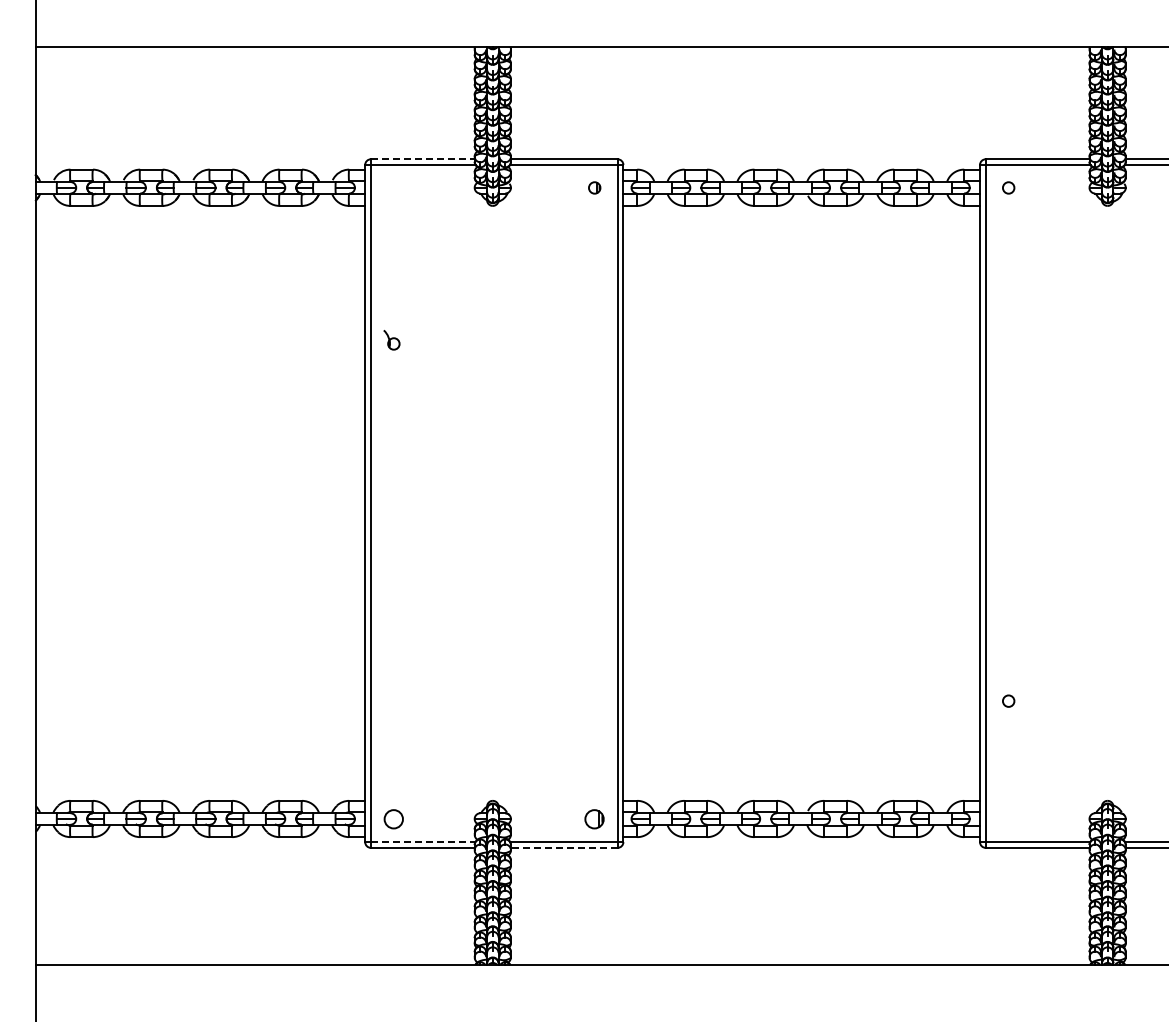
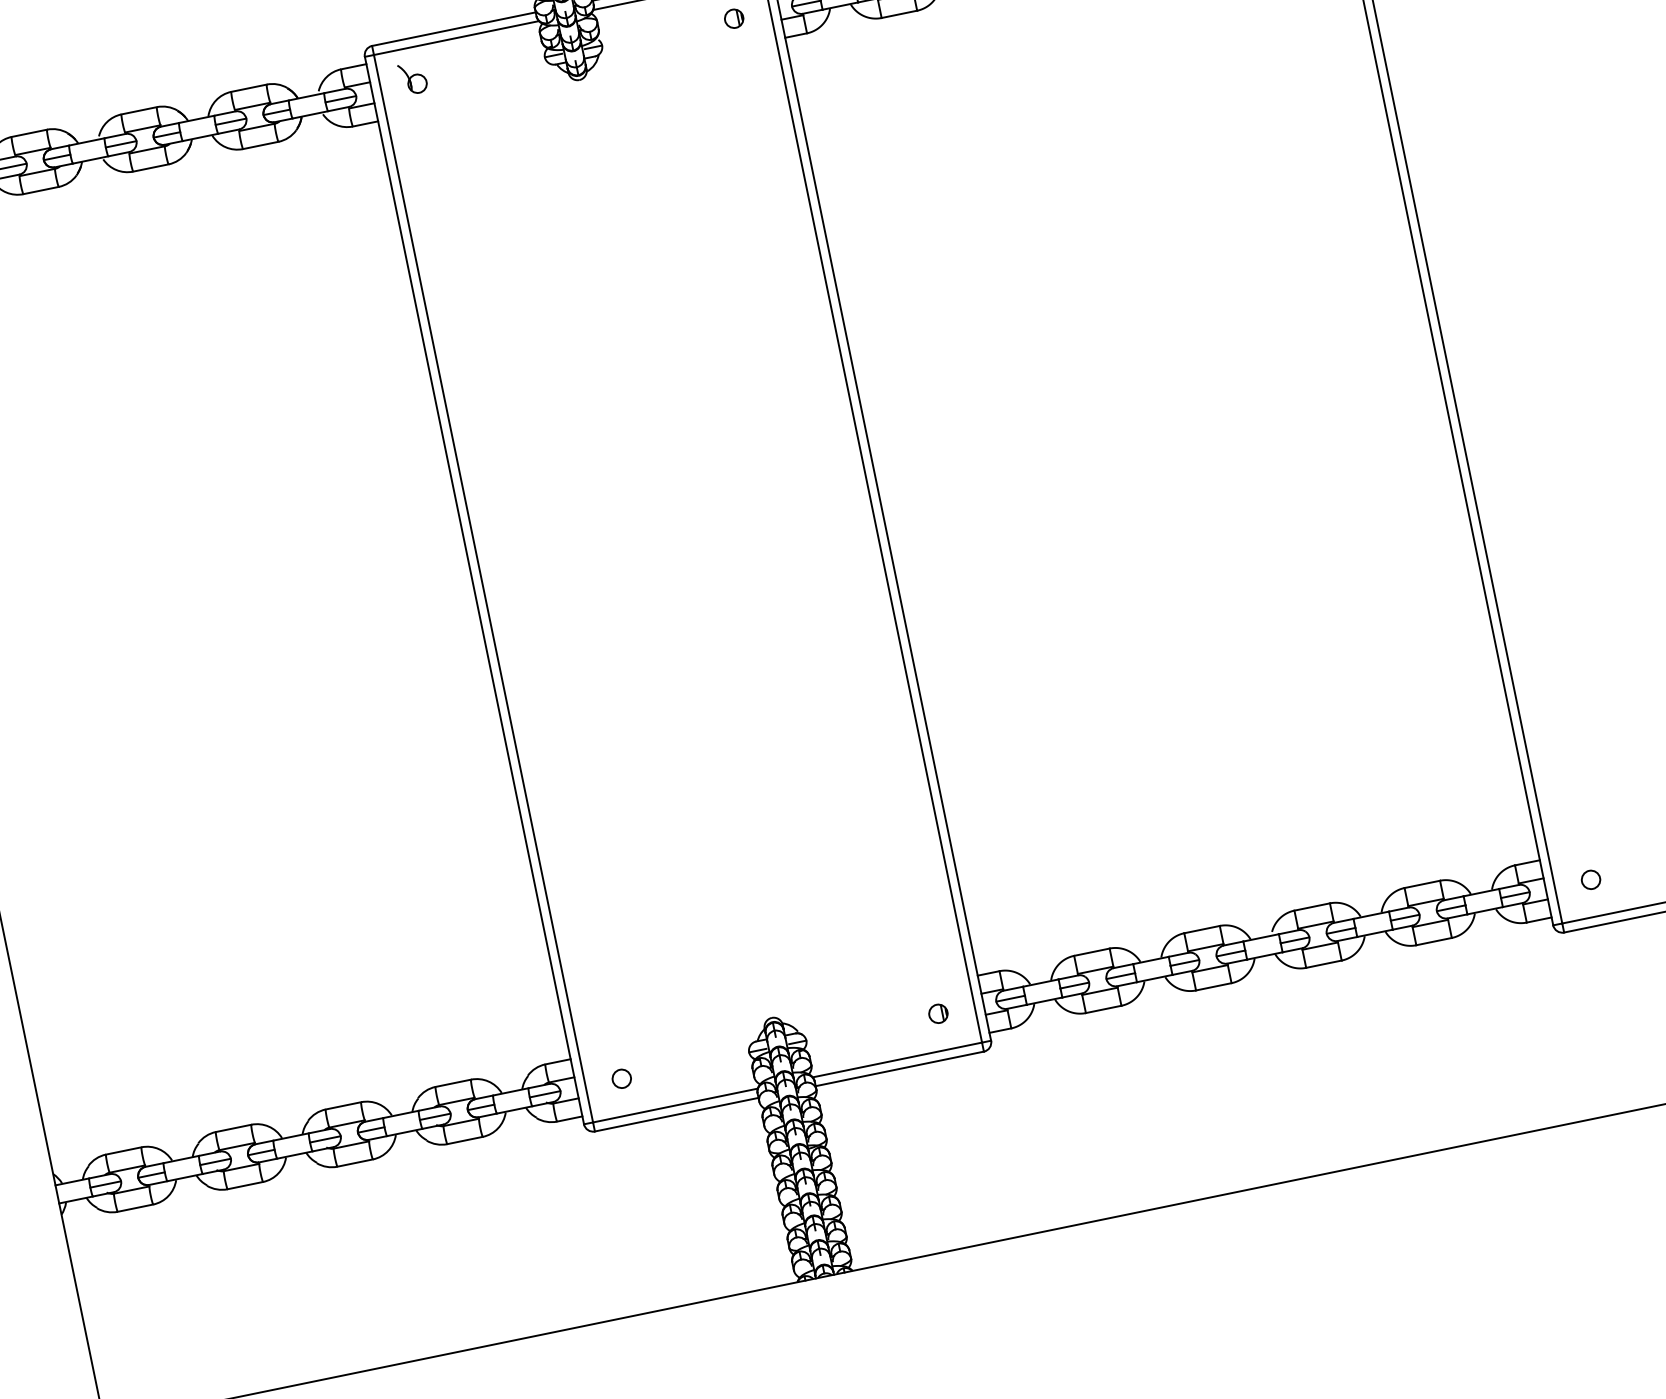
line: (422, 159) -> (453, 29), dashed -> solid
part: (391, 340) -> (412, 79), moved
circle: (1008, 700) -> (1590, 878), moved
circle: (393, 818) -> (621, 1077), size x0.62
part: (594, 818) -> (937, 1012), size x0.62
line: (423, 842) -> (676, 1106), dashed -> solid
line: (563, 847) -> (898, 1068), dashed -> solid

